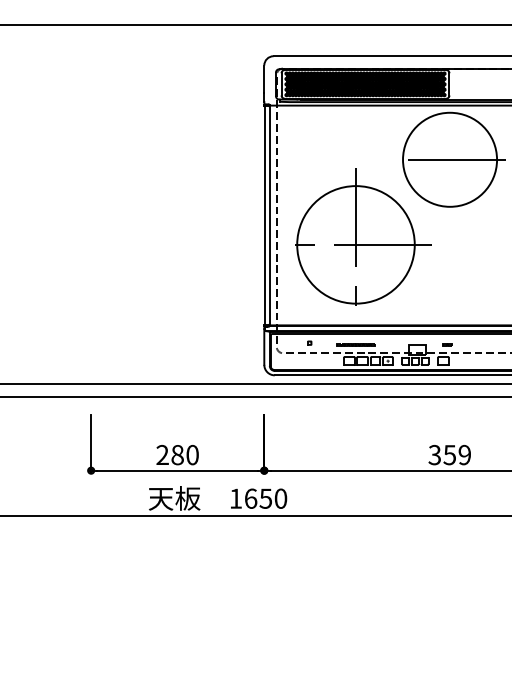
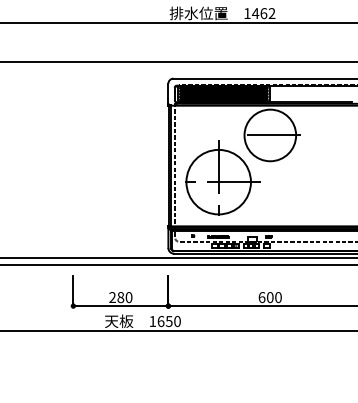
text: (448, 455) -> (269, 297), 359 -> 600

